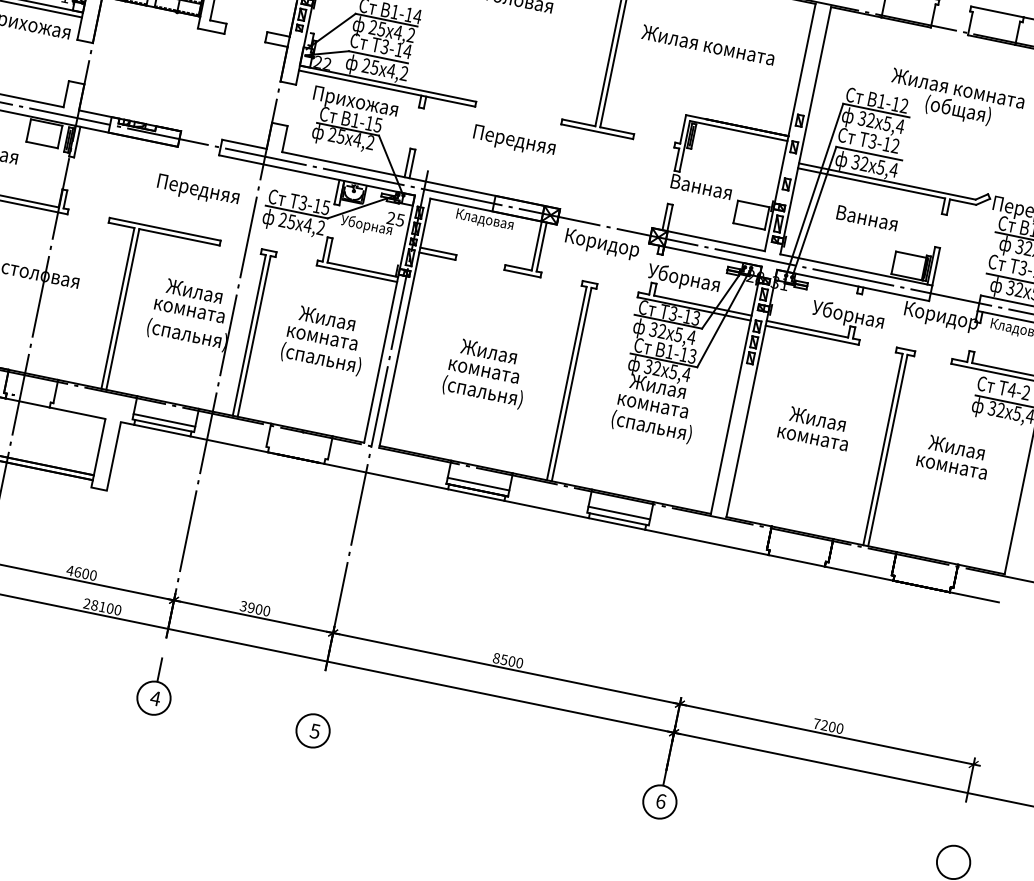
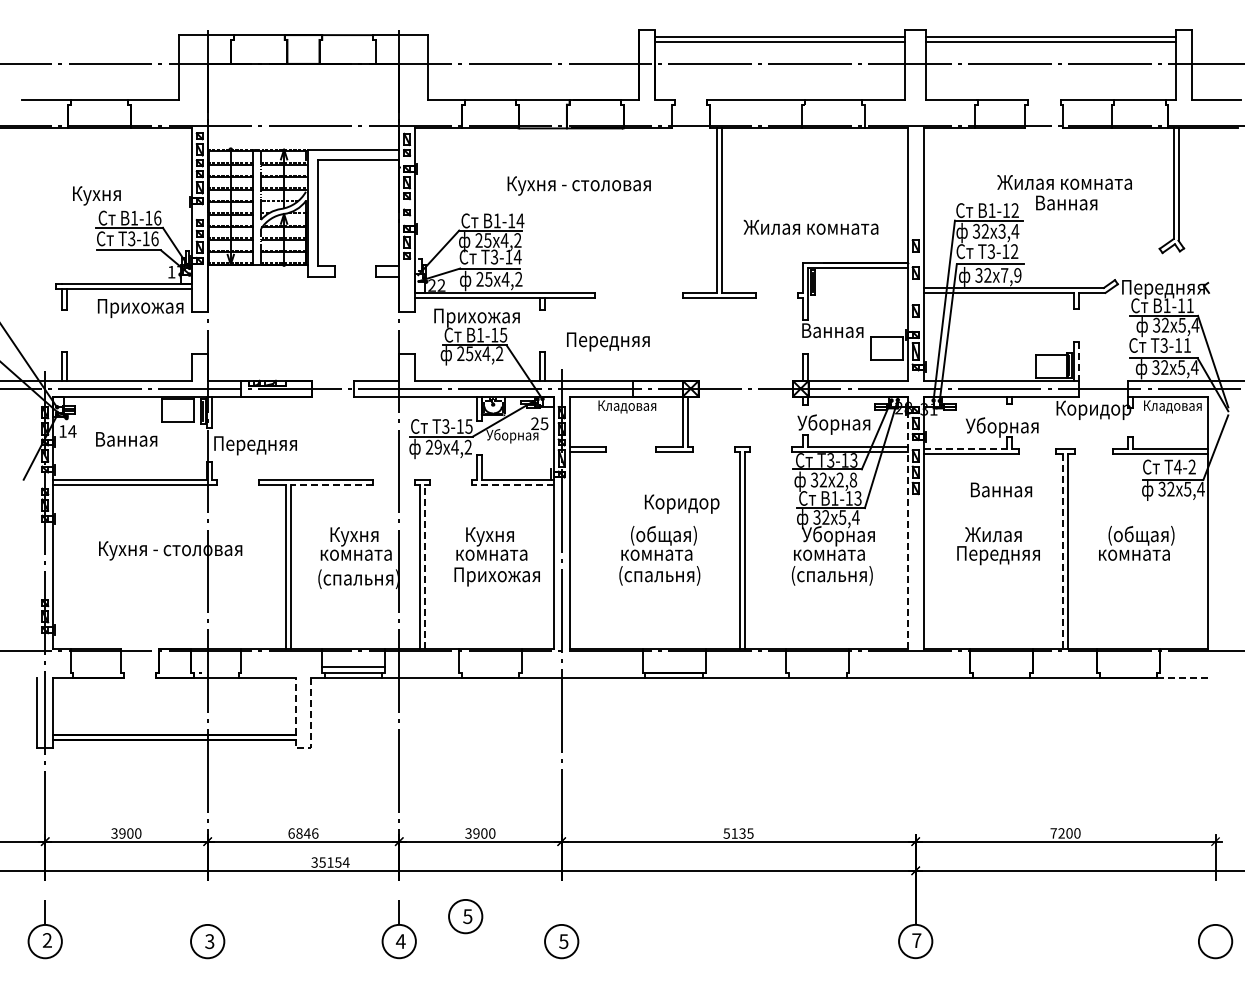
text: (708, 44) -> (810, 226), moved
text: (957, 109) -> (1068, 203), (общая) -> Ванная
text: (886, 122) -> (1001, 230), 5,4 -> 3,4
text: (514, 141) -> (608, 341), moved
text: (887, 168) -> (1011, 275), 5,4 -> 7,9
text: (198, 190) -> (255, 445), moved
text: (867, 217) -> (1001, 489), moved
text: (290, 220) -> (437, 446), 25 -> 29
line: (179, 236) -> (331, 484), solid -> dashed
text: (601, 243) -> (681, 503), moved
line: (935, 267) -> (1078, 362), solid -> dashed
line: (356, 273) -> (512, 484), solid -> dashed
text: (194, 293) -> (357, 536), Жилая -> Кухня
text: (326, 320) -> (492, 536), Жилая -> Кухня
line: (807, 329) -> (965, 448), solid -> dashed
line: (254, 335) -> (424, 566), solid -> dashed
text: (684, 335) -> (846, 479), 5,4 -> 2,8
text: (493, 353) -> (662, 535), Жилая -> (общая)
text: (322, 360) -> (496, 576), (спальня) -> Прихожая
text: (665, 389) -> (838, 536), Жилая -> Уборная
line: (736, 389) -> (907, 522), solid -> dashed
text: (818, 440) -> (998, 555), комната -> Передняя
line: (883, 449) -> (1063, 551), solid -> dashed
text: (961, 449) -> (1140, 535), Жилая -> (общая)
line: (477, 483) -> (673, 666), removed
line: (99, 488) -> (303, 747), solid -> dashed
line: (618, 512) -> (817, 666), removed
line: (617, 518) -> (817, 672), removed
text: (81, 573) -> (303, 833), 4600 -> 6846
line: (975, 597) -> (1183, 677), solid -> dashed
text: (102, 606) -> (330, 862), 28100 -> 35154
text: (508, 660) -> (738, 833), 8500 -> 5135
part: (223, 686) -> (465, 916), added
text: (660, 801) -> (916, 940), 6 -> 7

